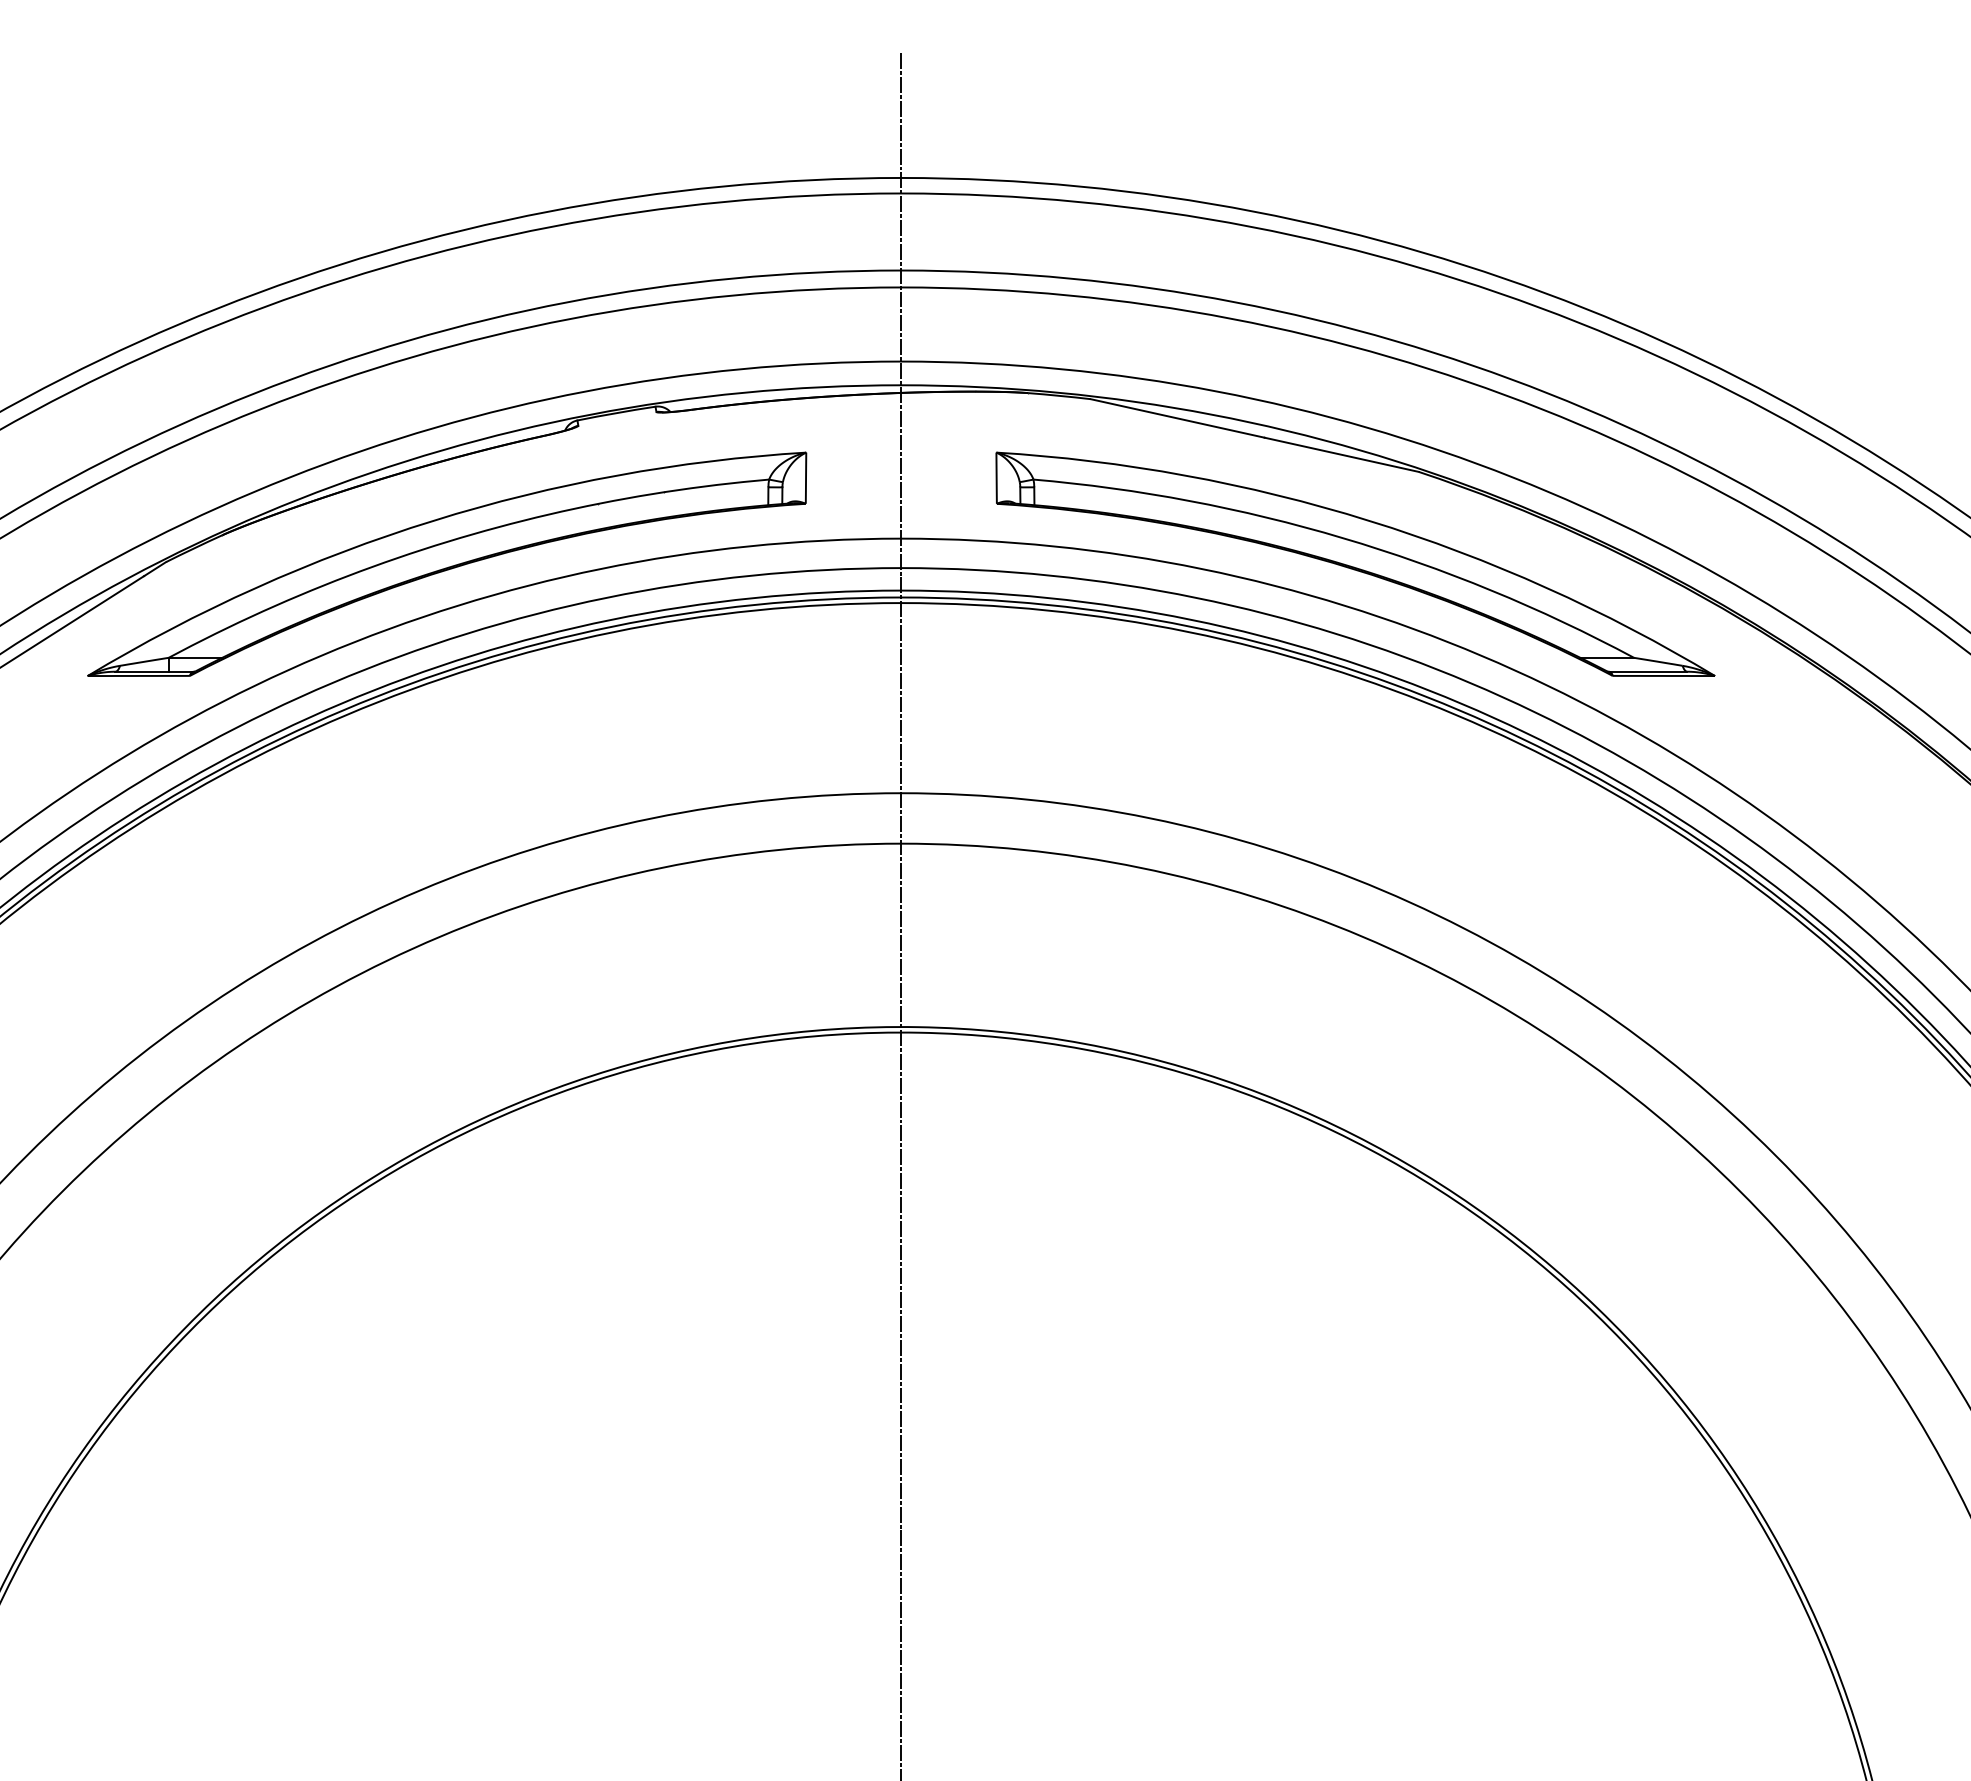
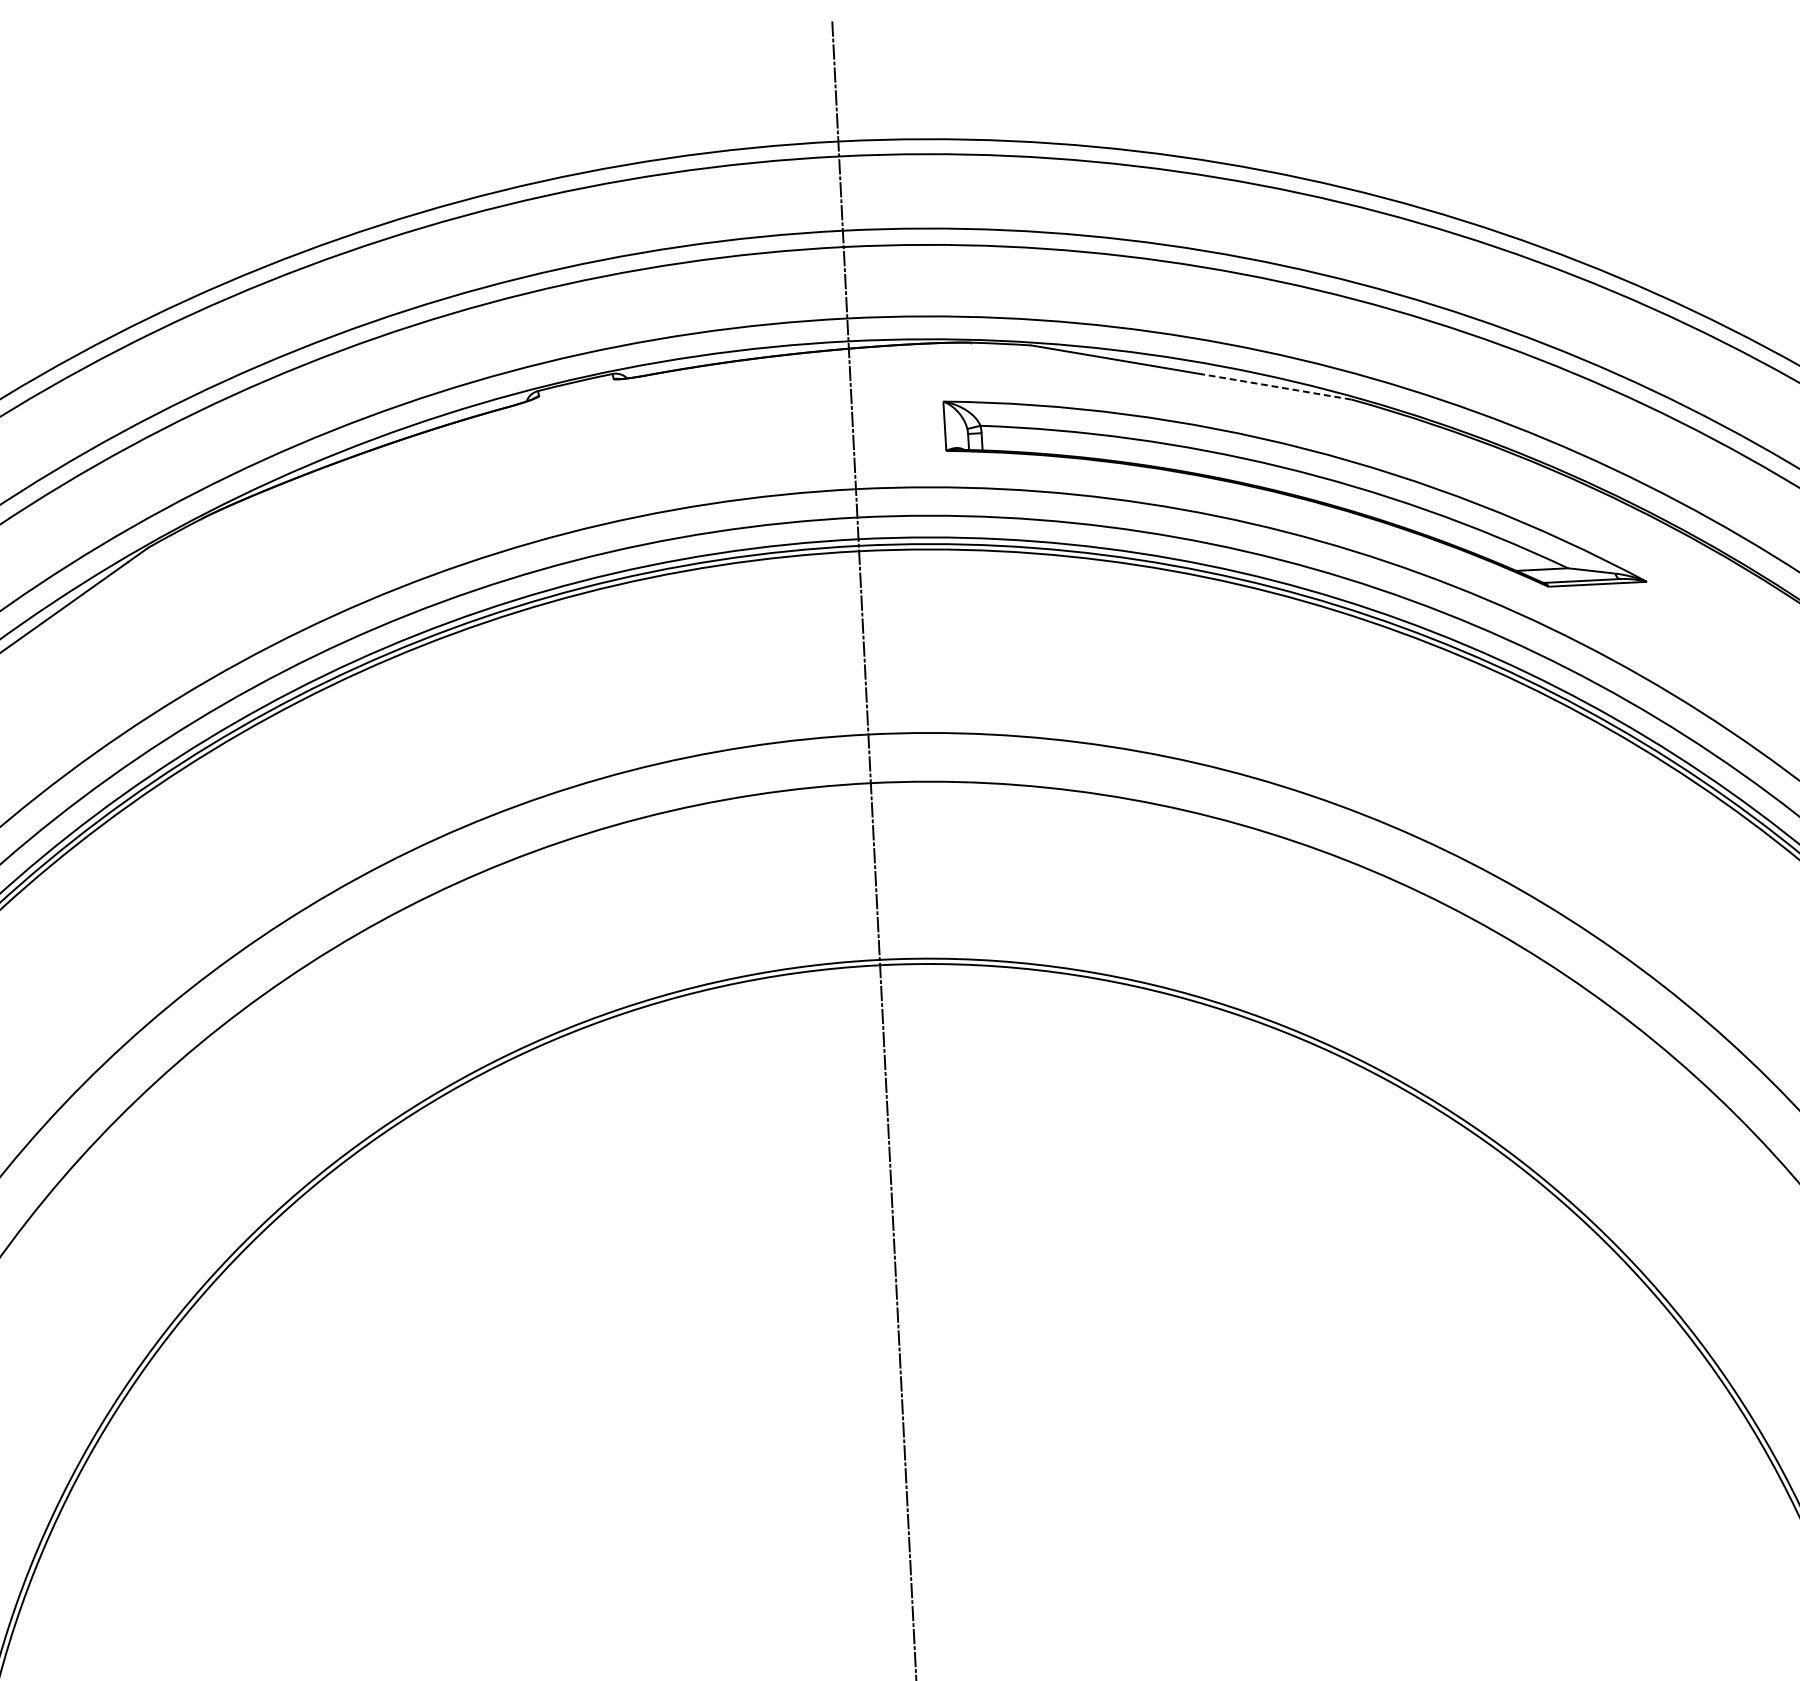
line: (1341, 454) -> (1276, 386), solid -> dashed
part: (447, 563) -> (419, 535), removed

